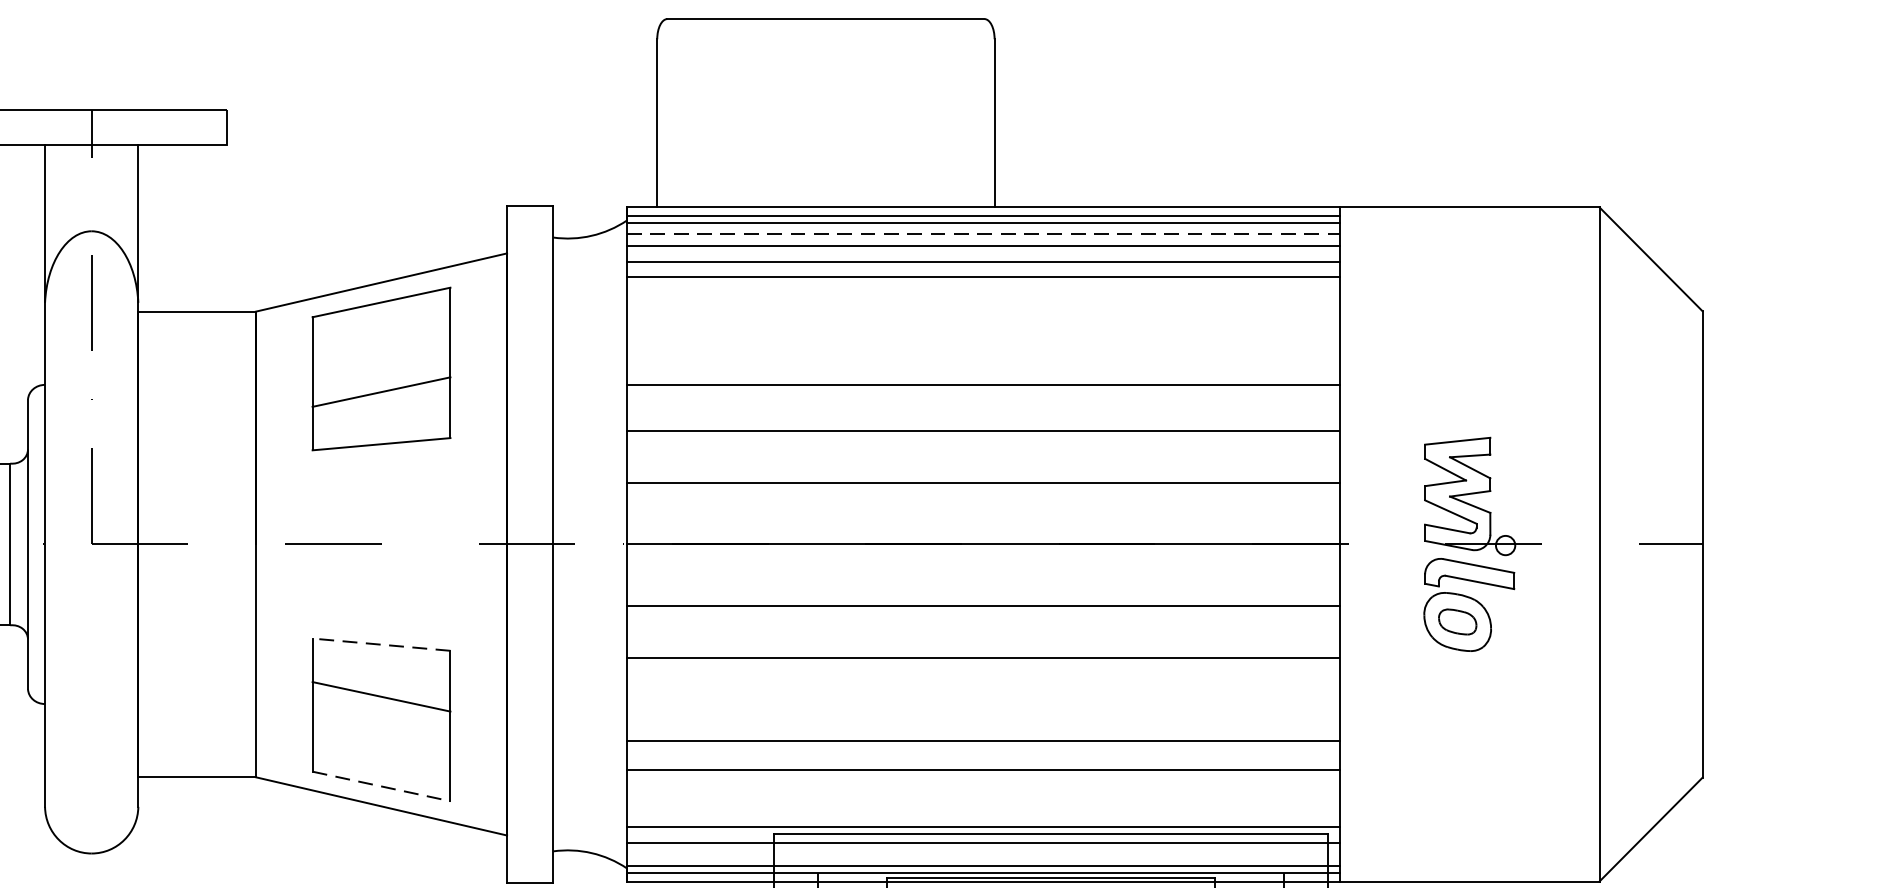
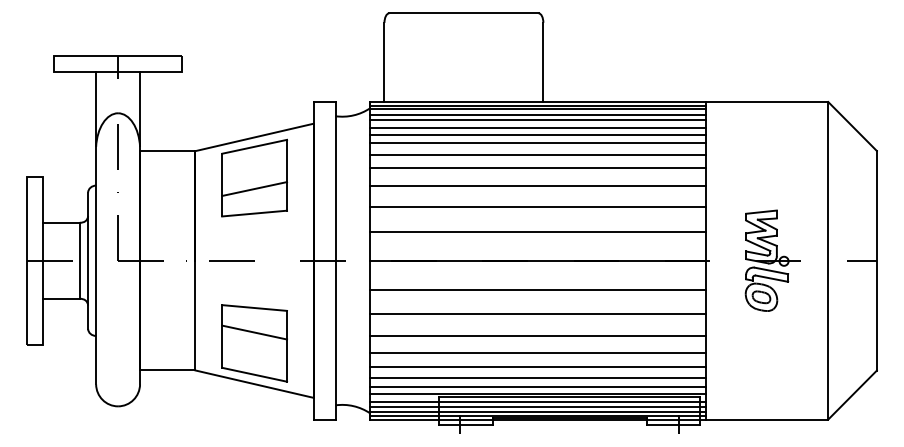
line: (984, 233) -> (538, 114), dashed -> solid
line: (982, 295) -> (537, 143), added
line: (982, 318) -> (537, 154), added
line: (982, 348) -> (537, 168), added
line: (381, 645) -> (254, 308), dashed -> solid
line: (982, 703) -> (537, 335), added
line: (383, 785) -> (255, 374), dashed -> solid
line: (982, 794) -> (537, 378), added
line: (982, 811) -> (537, 386), added
line: (982, 855) -> (537, 407), added

